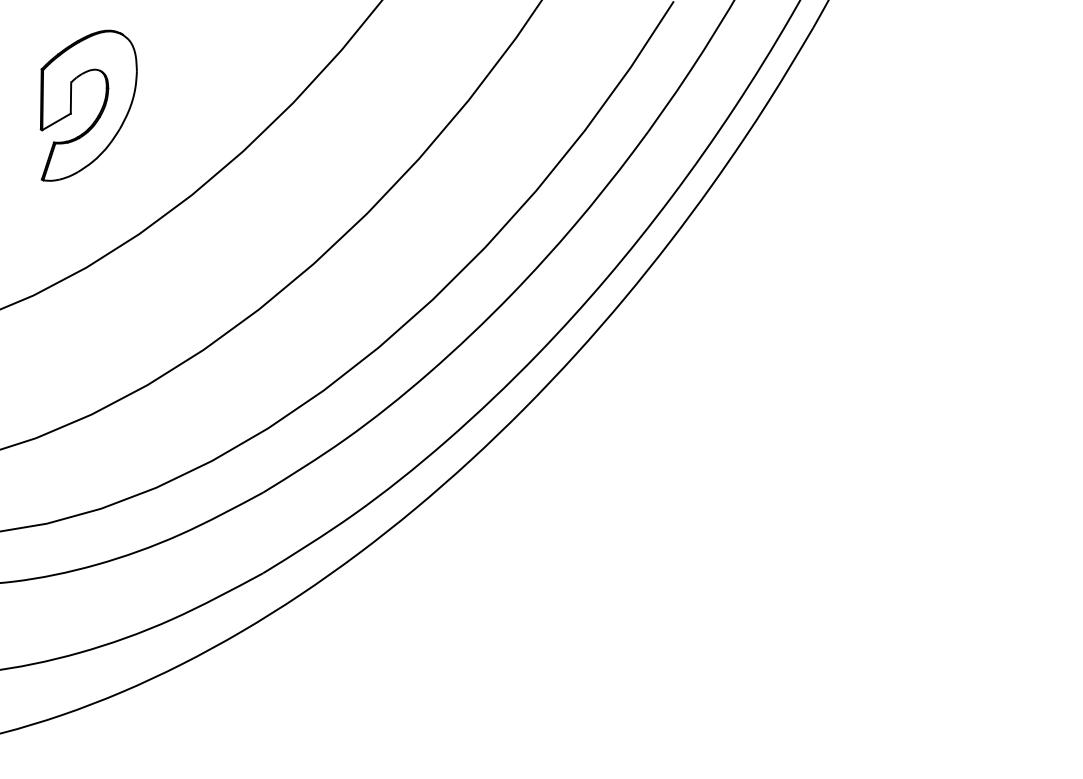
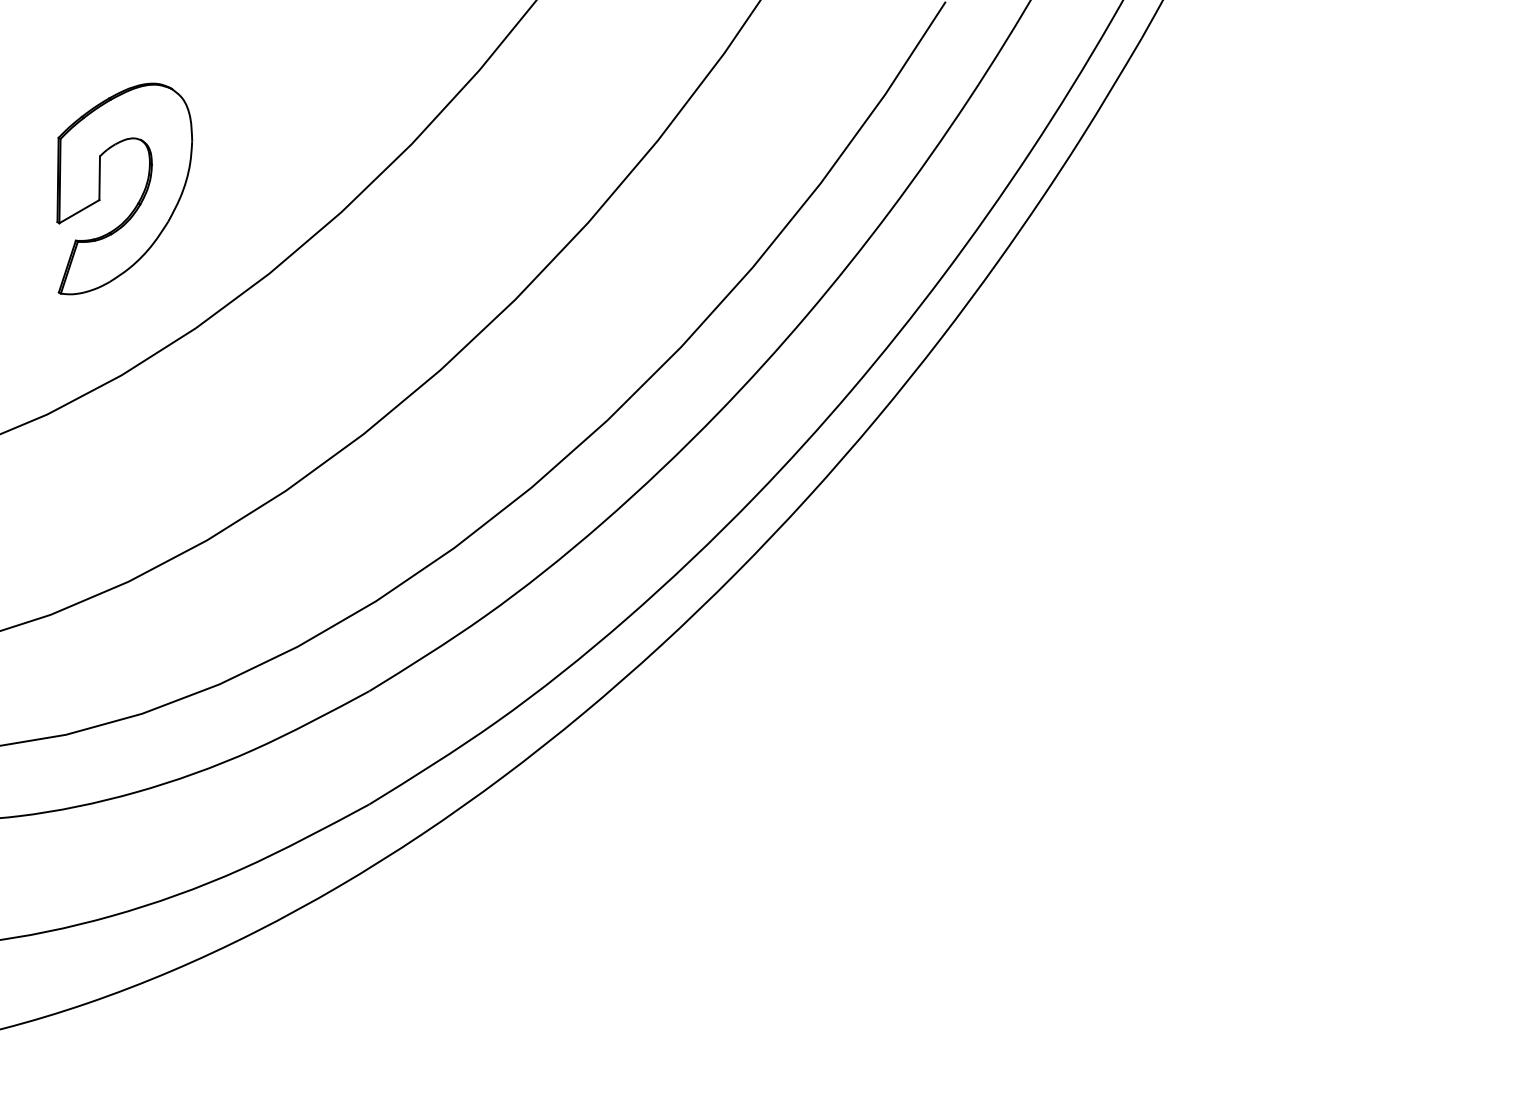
part: (100, 109) -> (141, 194), moved

